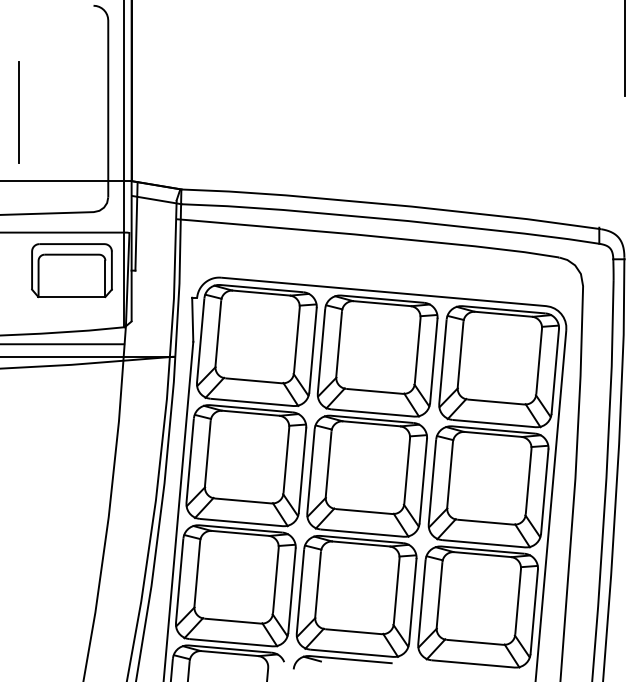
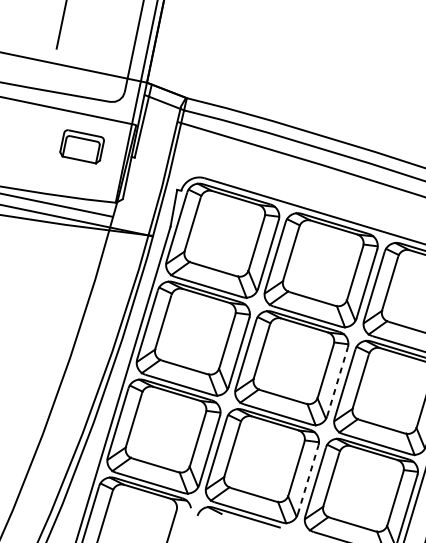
part: (71, 270) -> (81, 146), size x0.6
line: (423, 480) -> (337, 381), solid -> dashed
line: (412, 600) -> (308, 479), solid -> dashed

